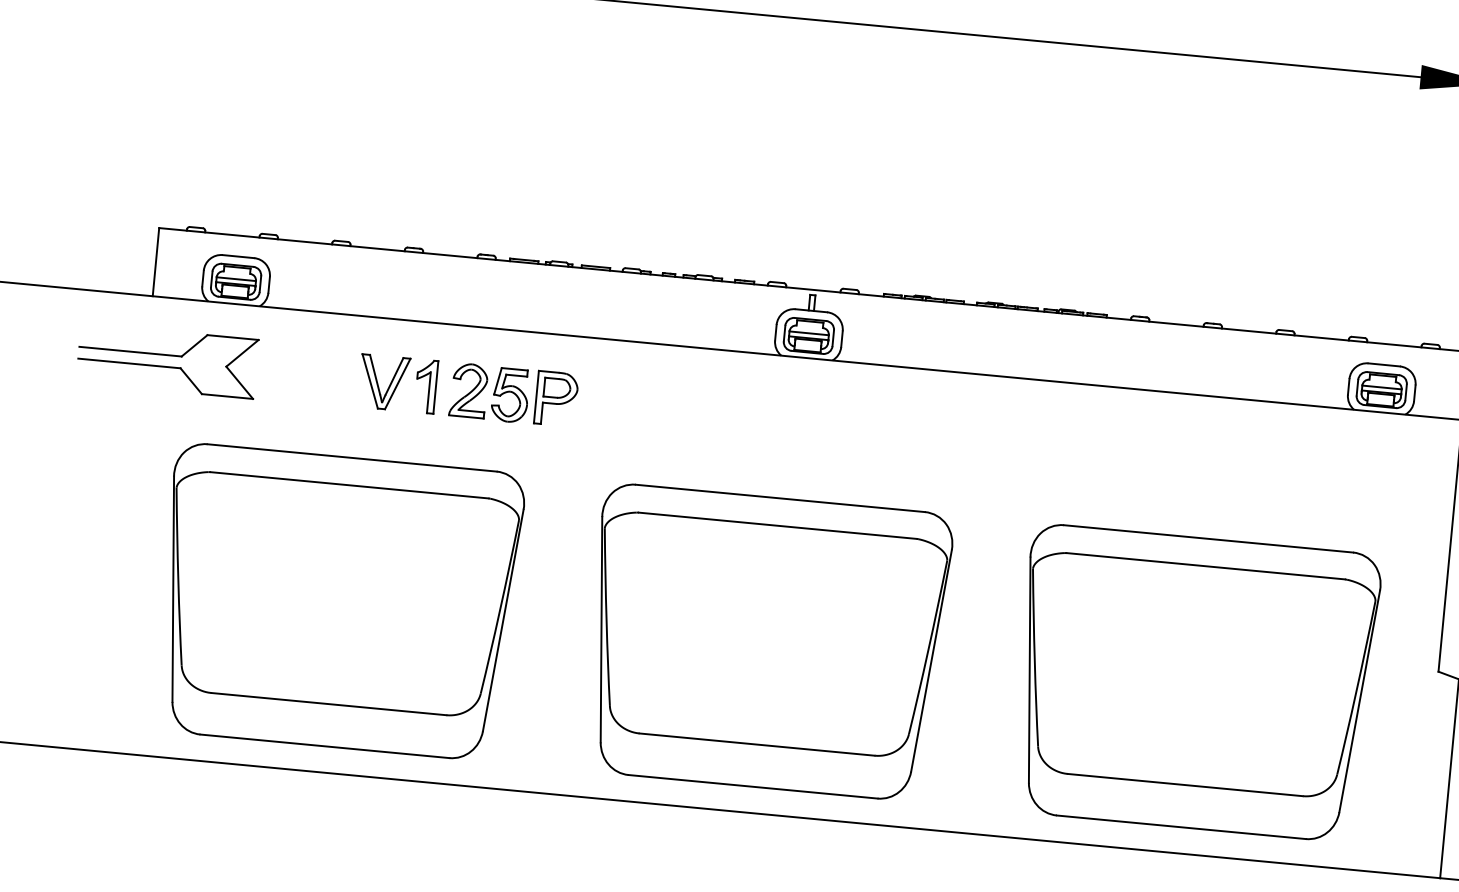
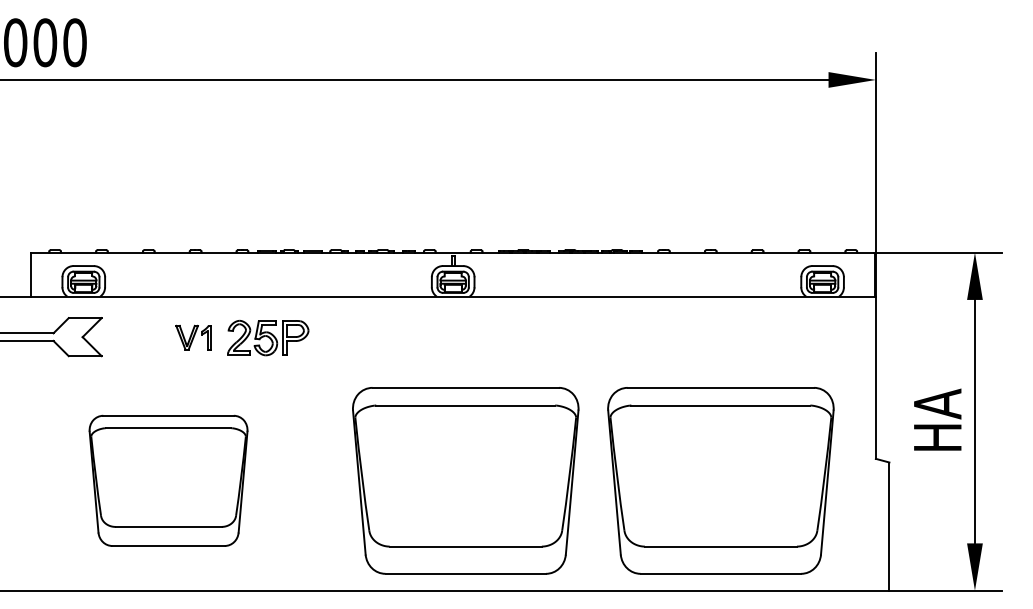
part: (398, 383) -> (193, 337), size x0.7
part: (338, 601) -> (168, 480), size x0.7
part: (766, 642) -> (465, 480), moved

